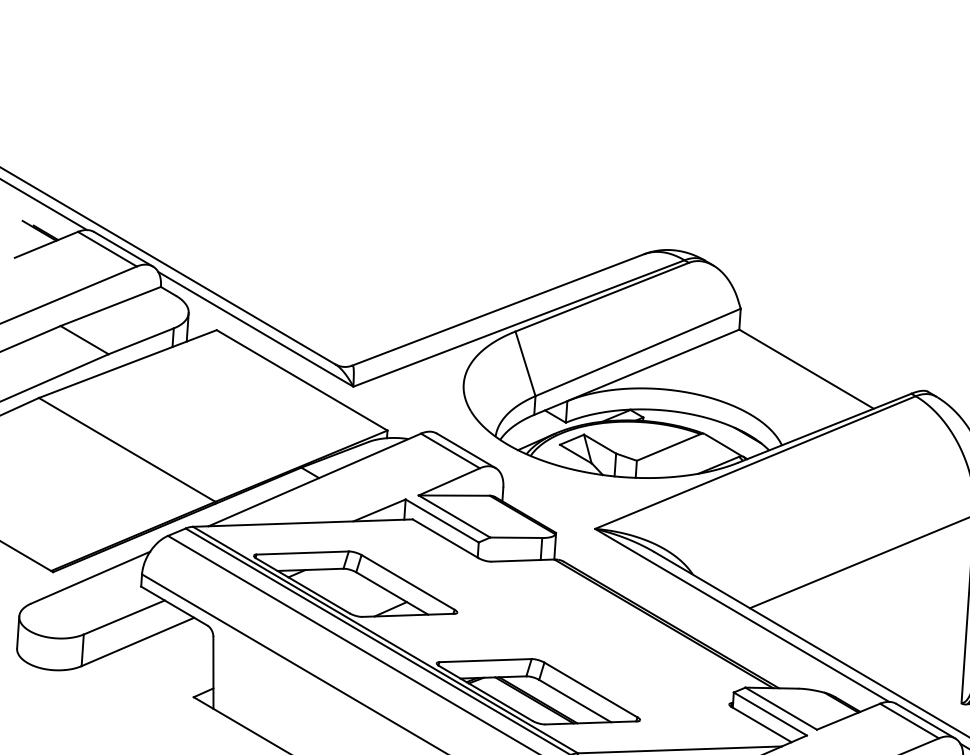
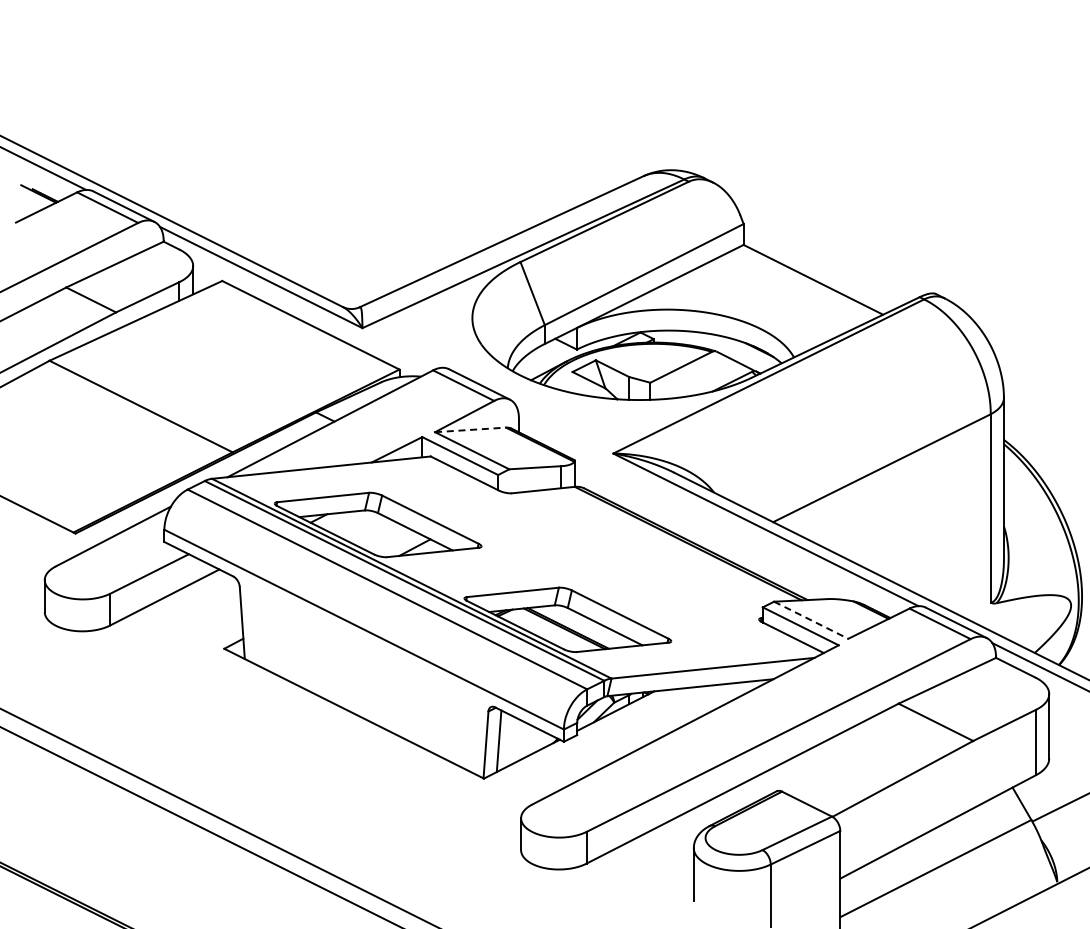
line: (454, 495) -> (470, 429), solid -> dashed
line: (781, 708) -> (811, 620), solid -> dashed

